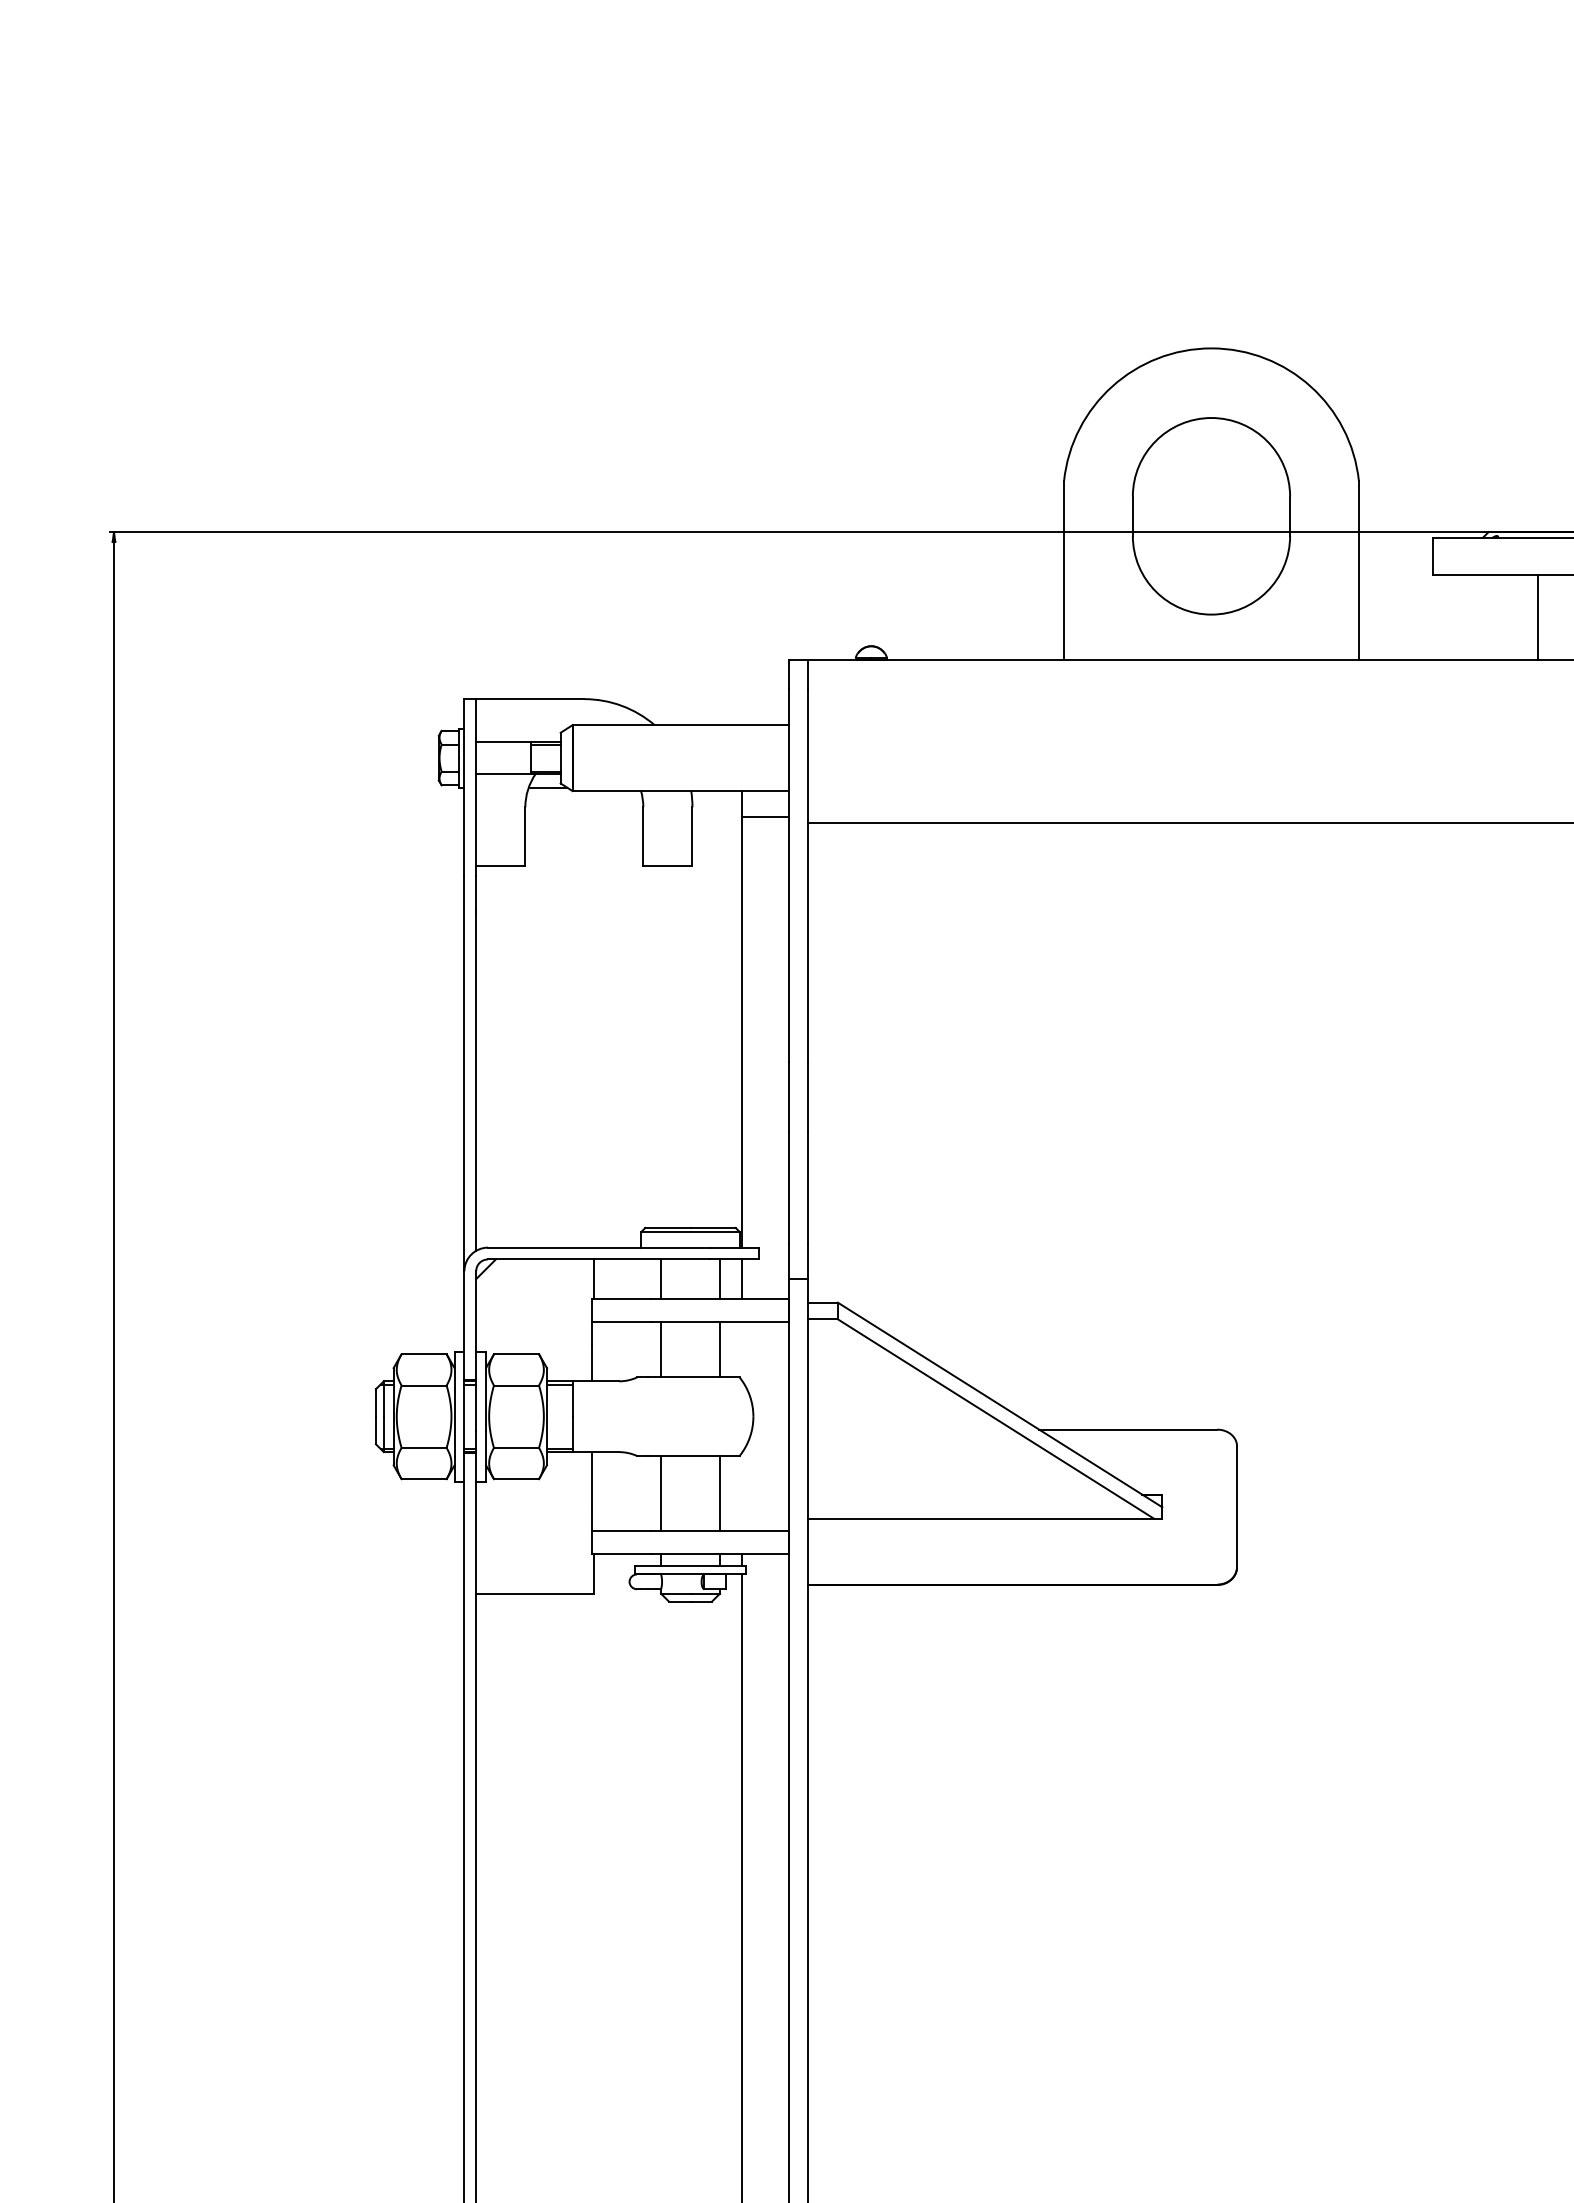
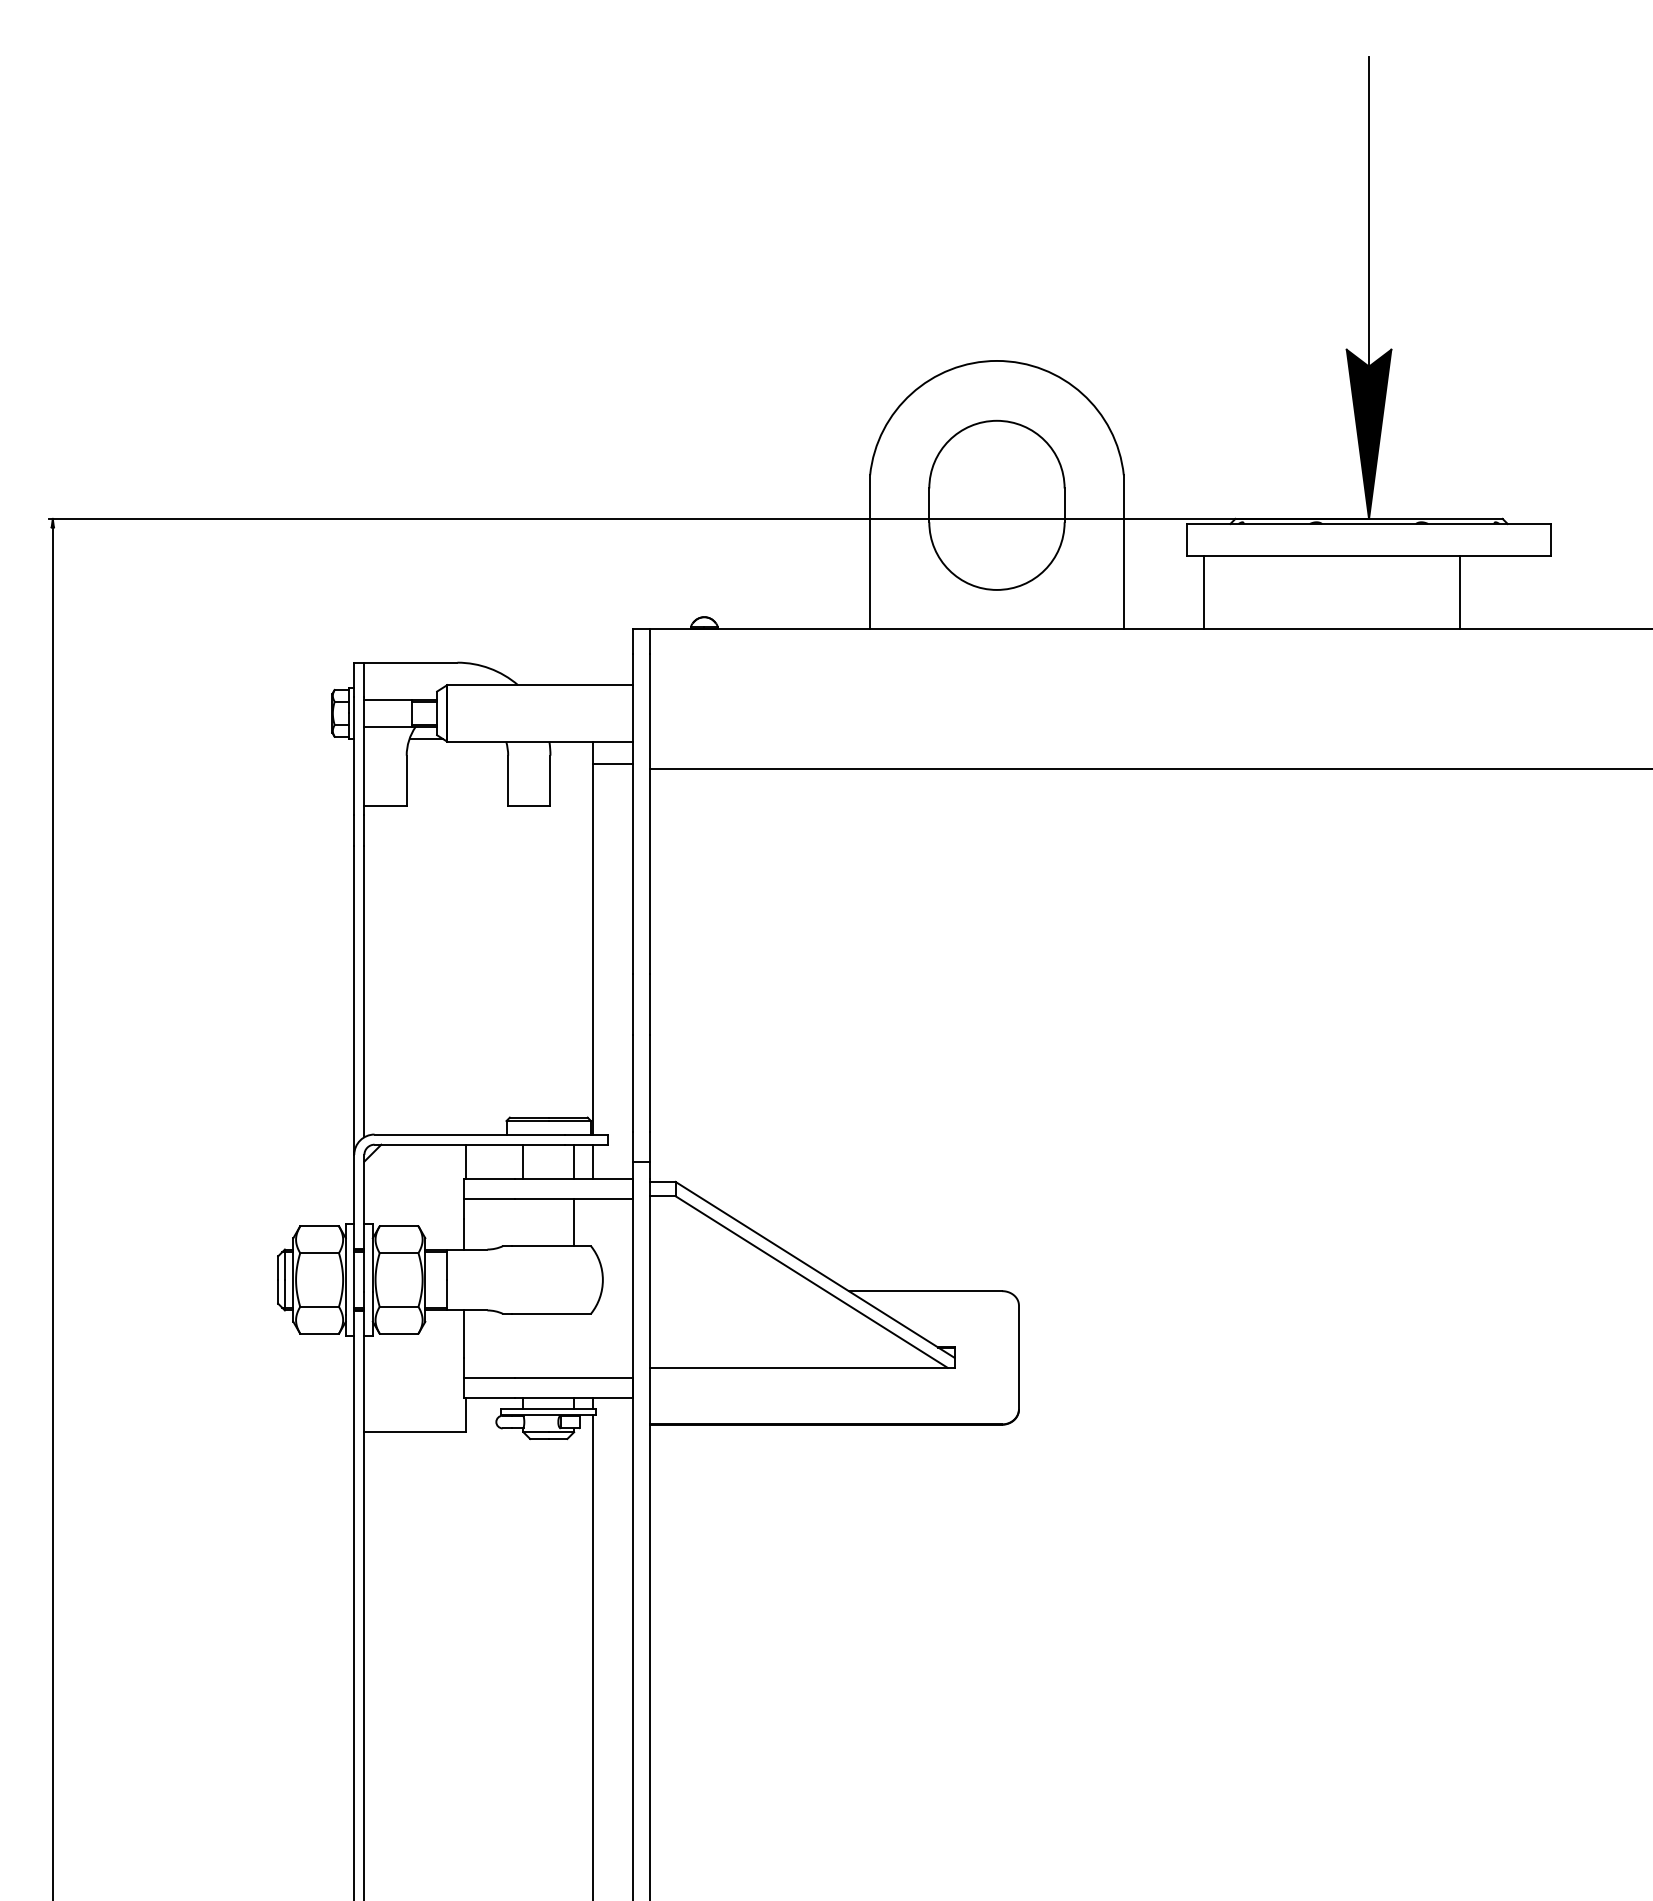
line: (1537, 617) -> (1203, 592), moved
line: (661, 1349) -> (523, 1222), removed
line: (661, 1492) -> (523, 1345), removed
line: (720, 1492) -> (574, 1345), removed

